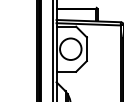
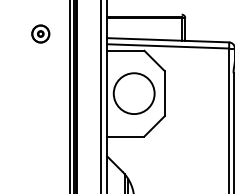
part: (21, 17) -> (40, 33), added

